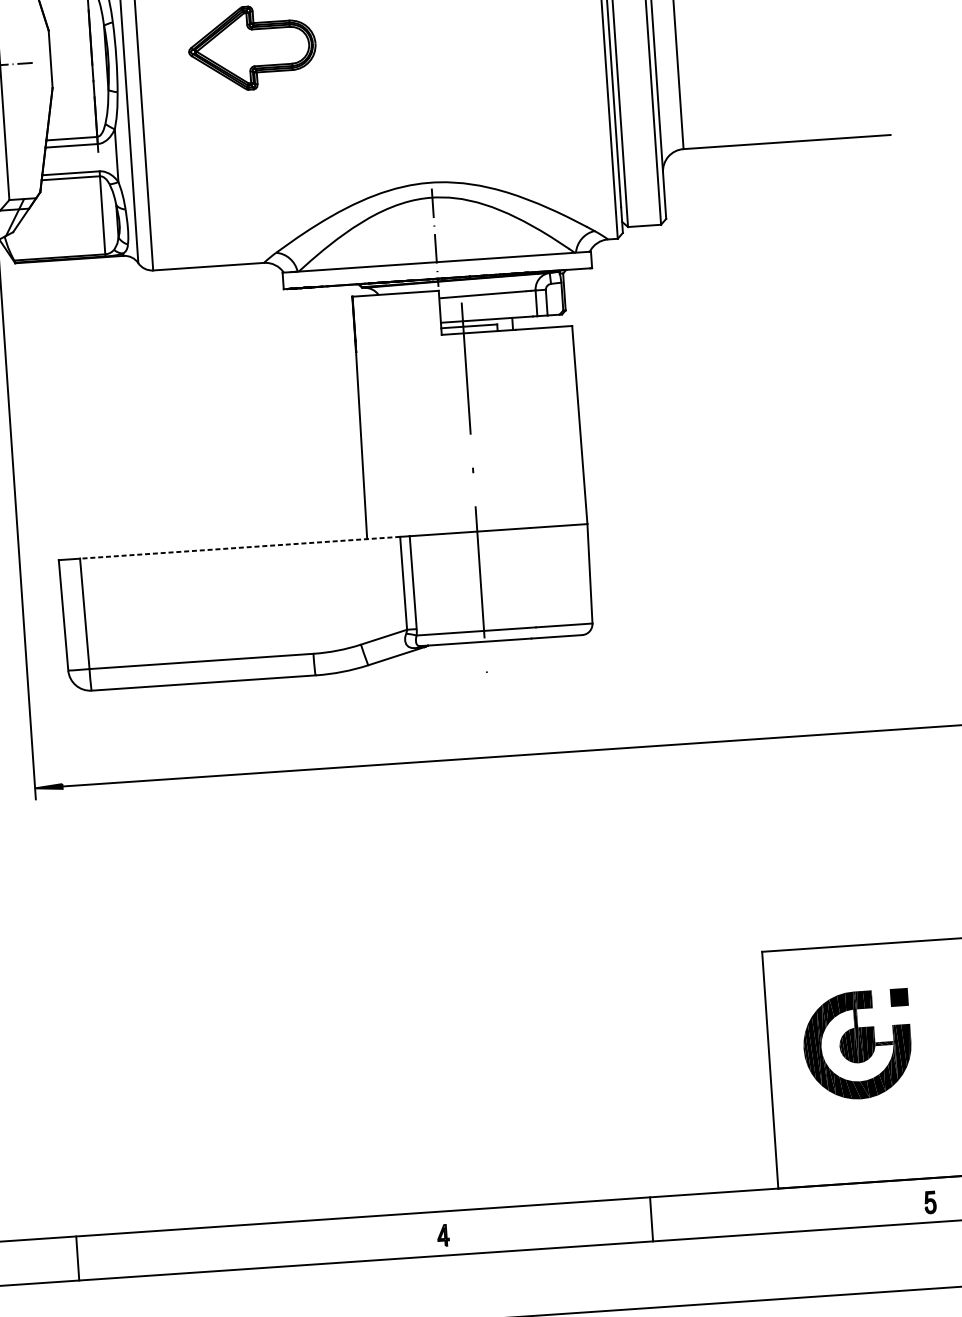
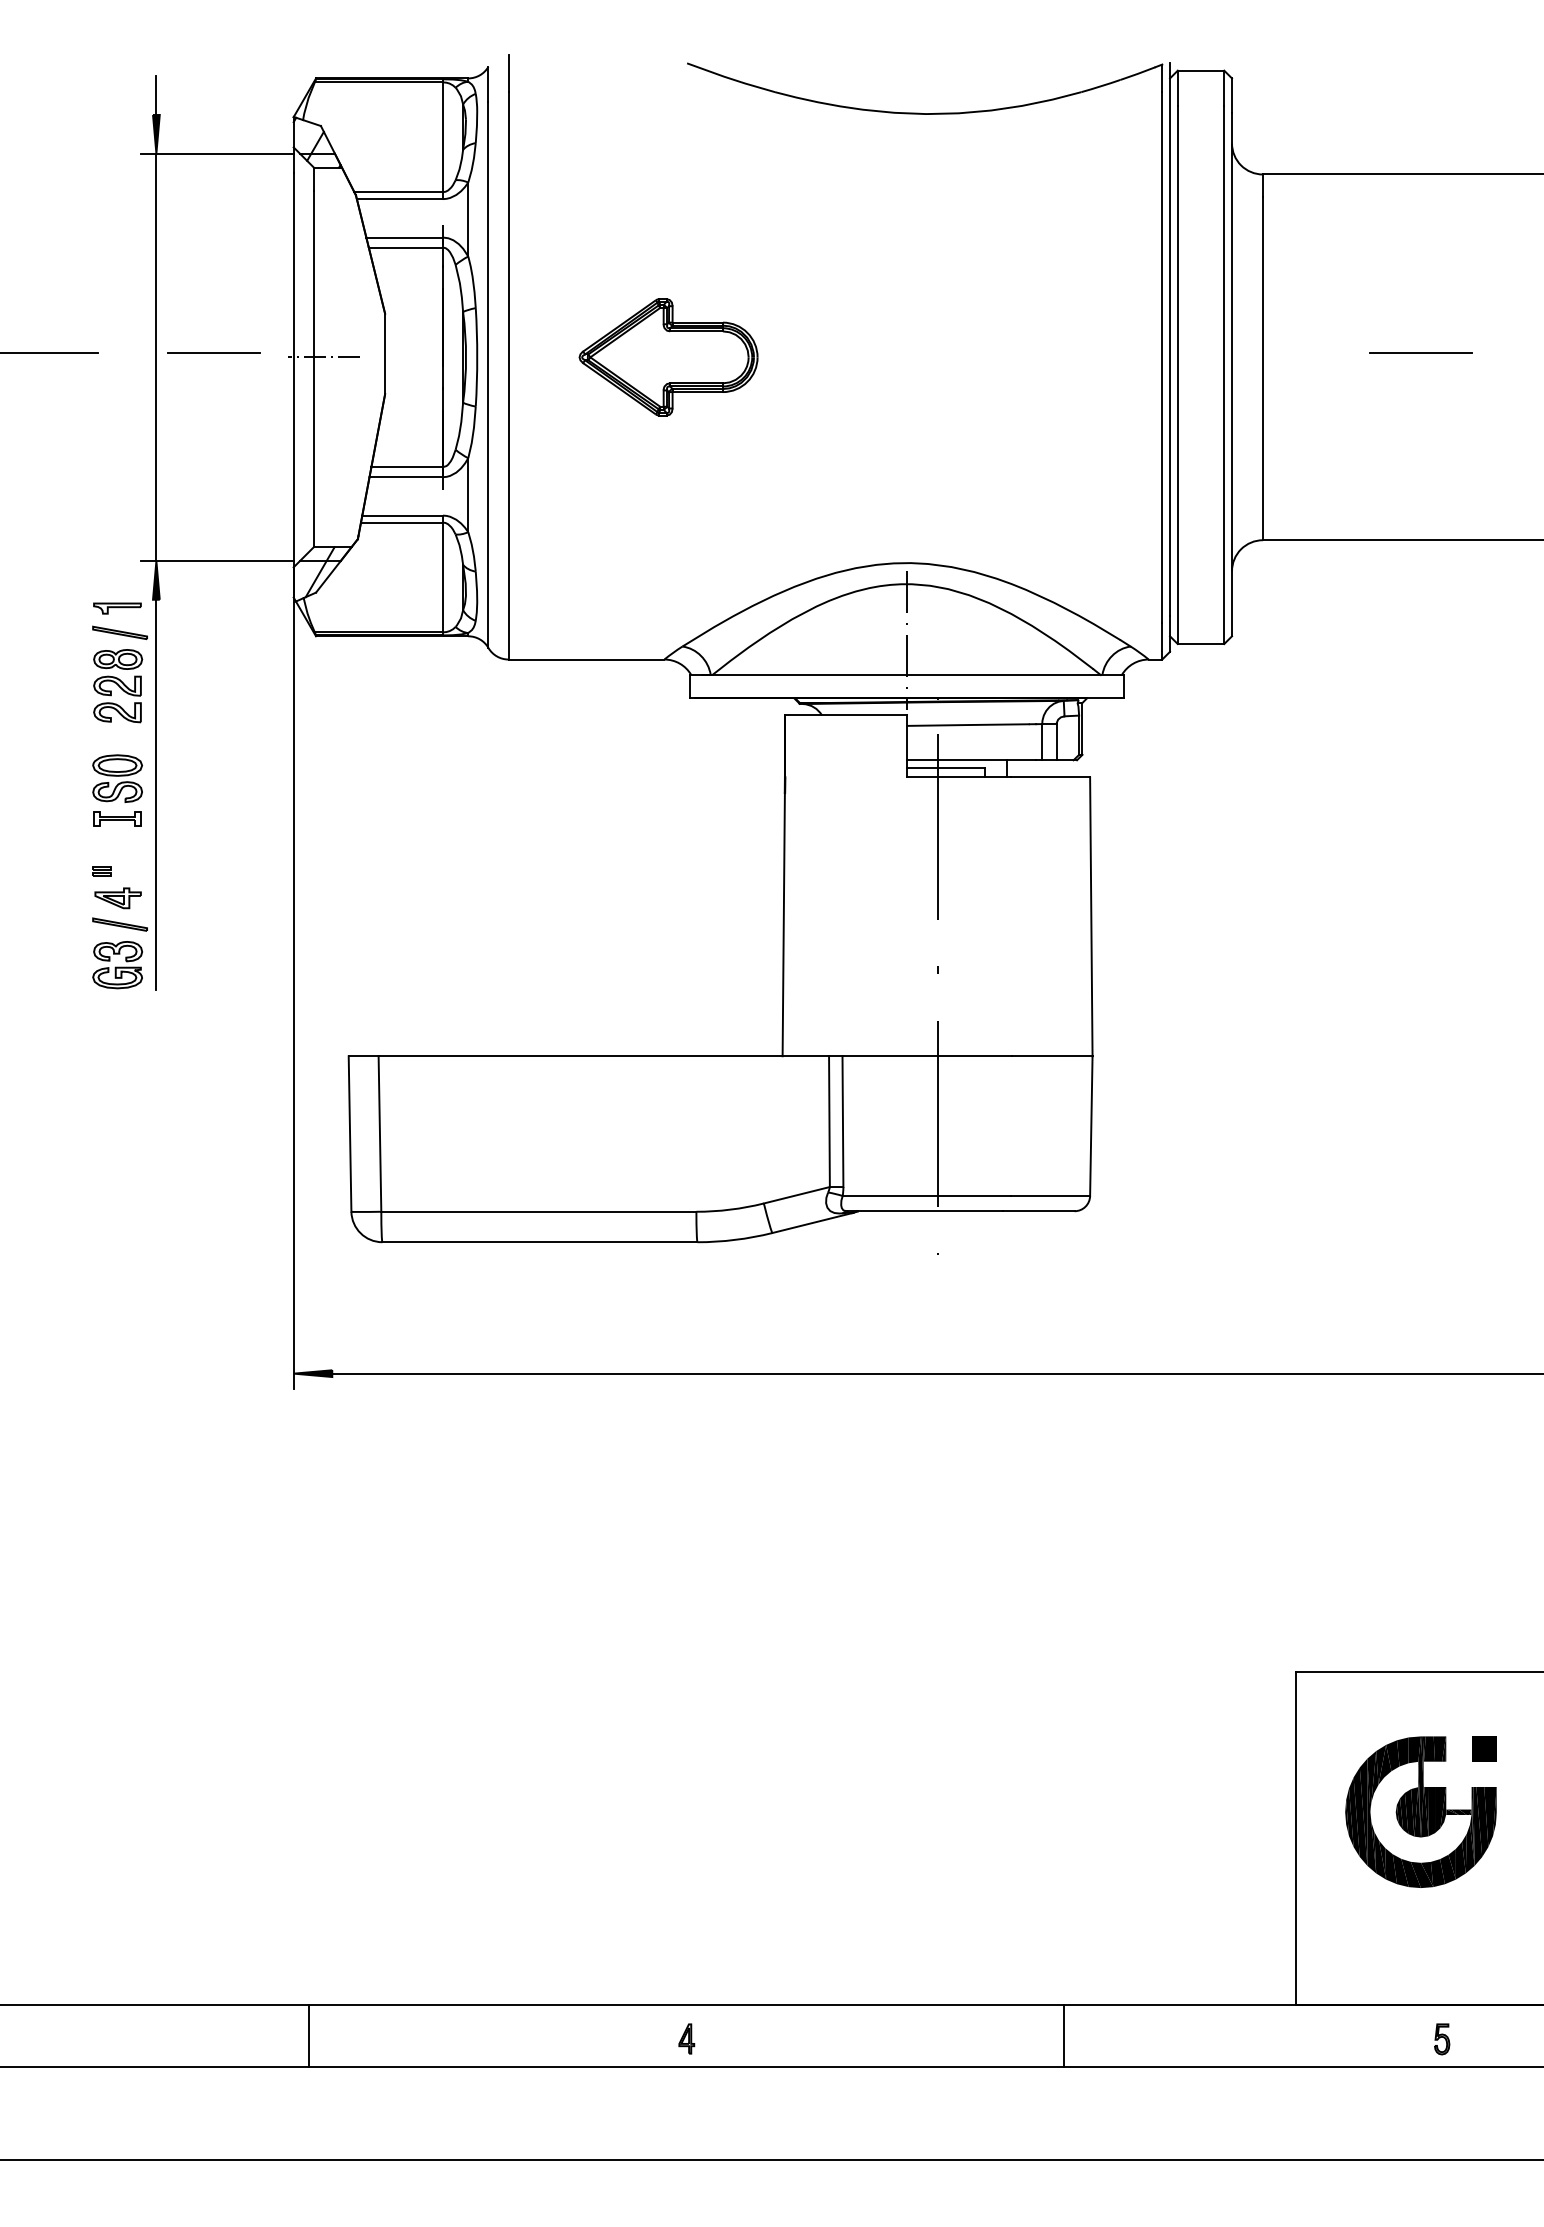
line: (786, 8) -> (1420, 353), added
line: (239, 547) -> (603, 1056), dashed -> solid
part: (930, 1202) -> (1442, 2039), moved
line: (651, 1219) -> (1064, 2036), moved
part: (443, 1235) -> (686, 2038), moved

